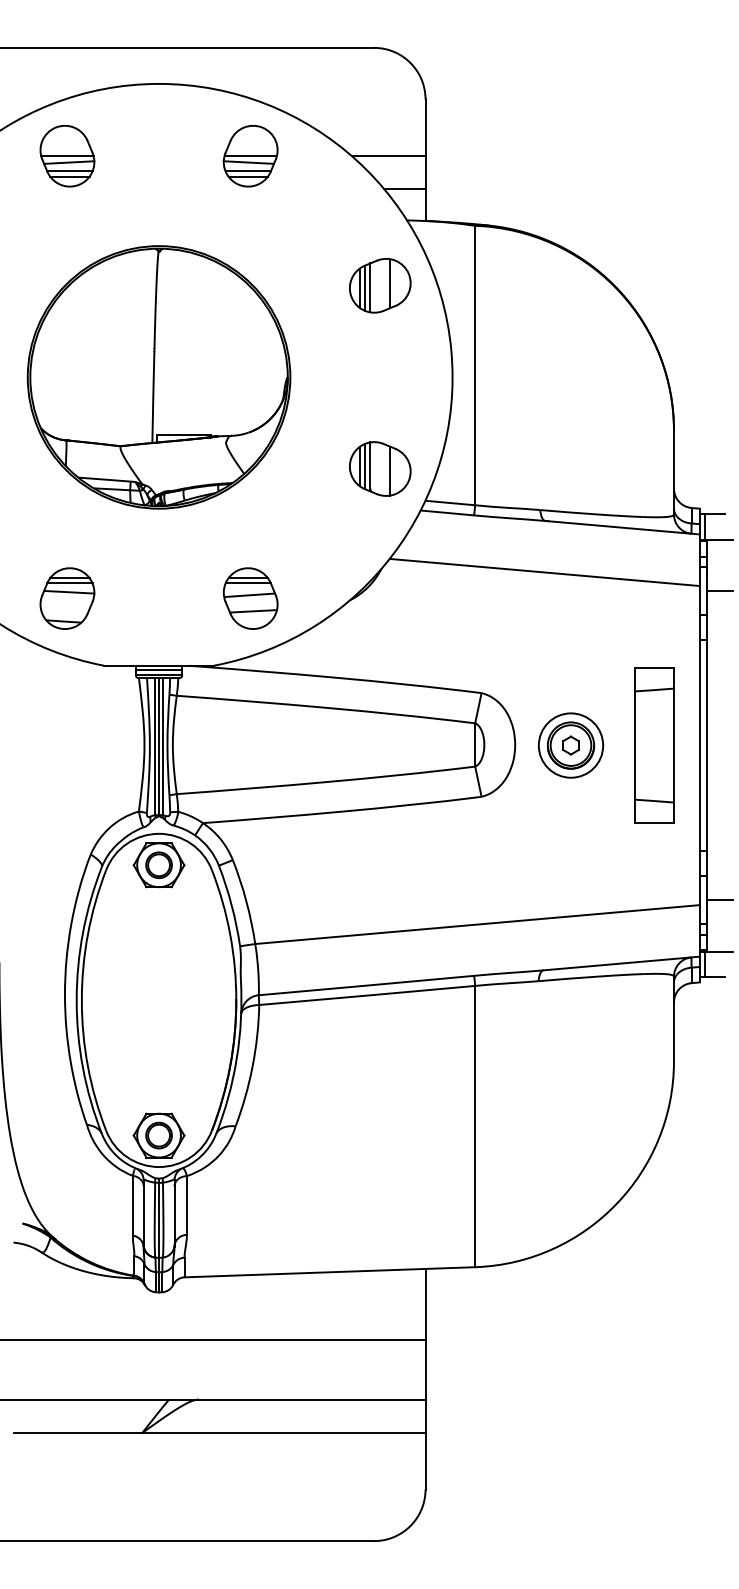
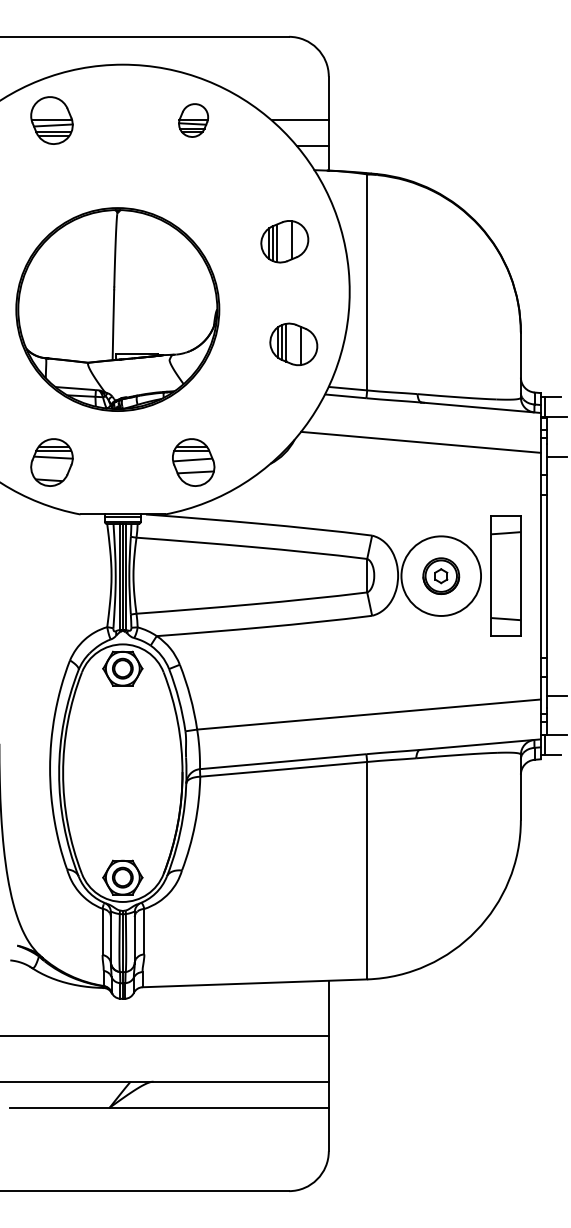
part: (250, 156) -> (193, 120), size x0.7
part: (379, 285) -> (284, 241), moved
part: (158, 377) -> (117, 309), moved
part: (379, 469) -> (293, 344), moved
circle: (571, 745) -> (441, 576), size x1.6

